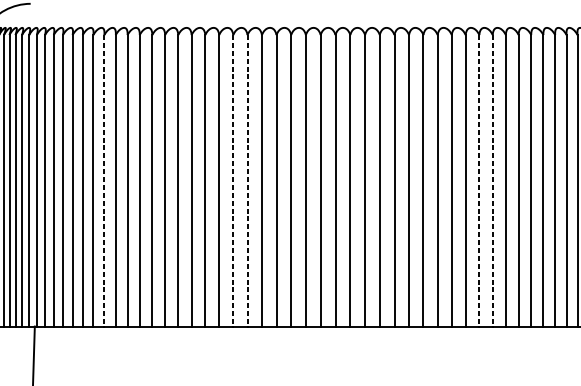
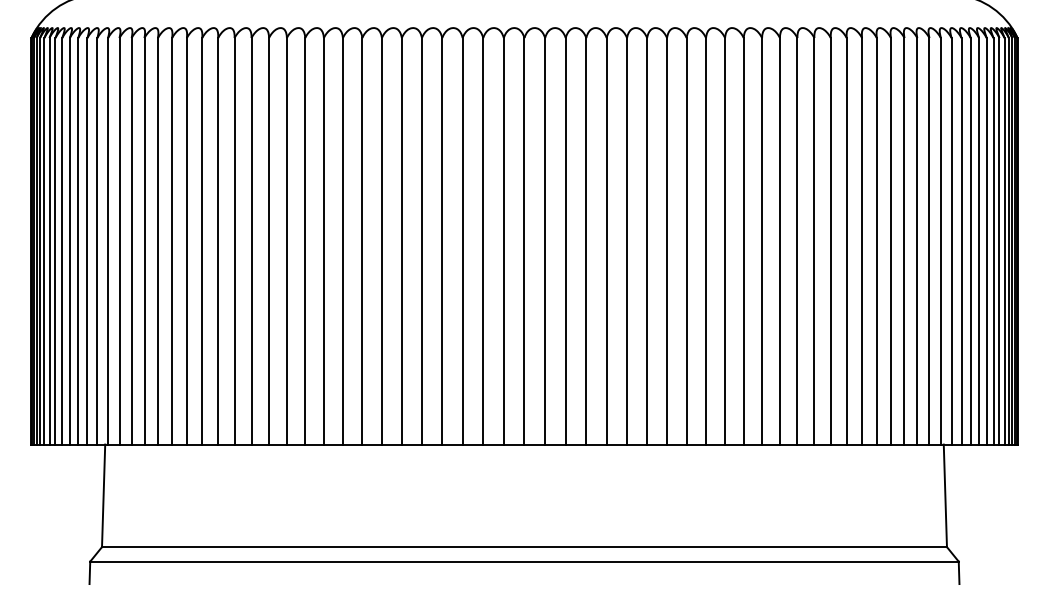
line: (104, 180) -> (202, 241), dashed -> solid
line: (232, 180) -> (381, 241), dashed -> solid
line: (247, 180) -> (401, 241), dashed -> solid
line: (479, 180) -> (725, 241), dashed -> solid
line: (492, 180) -> (743, 241), dashed -> solid

